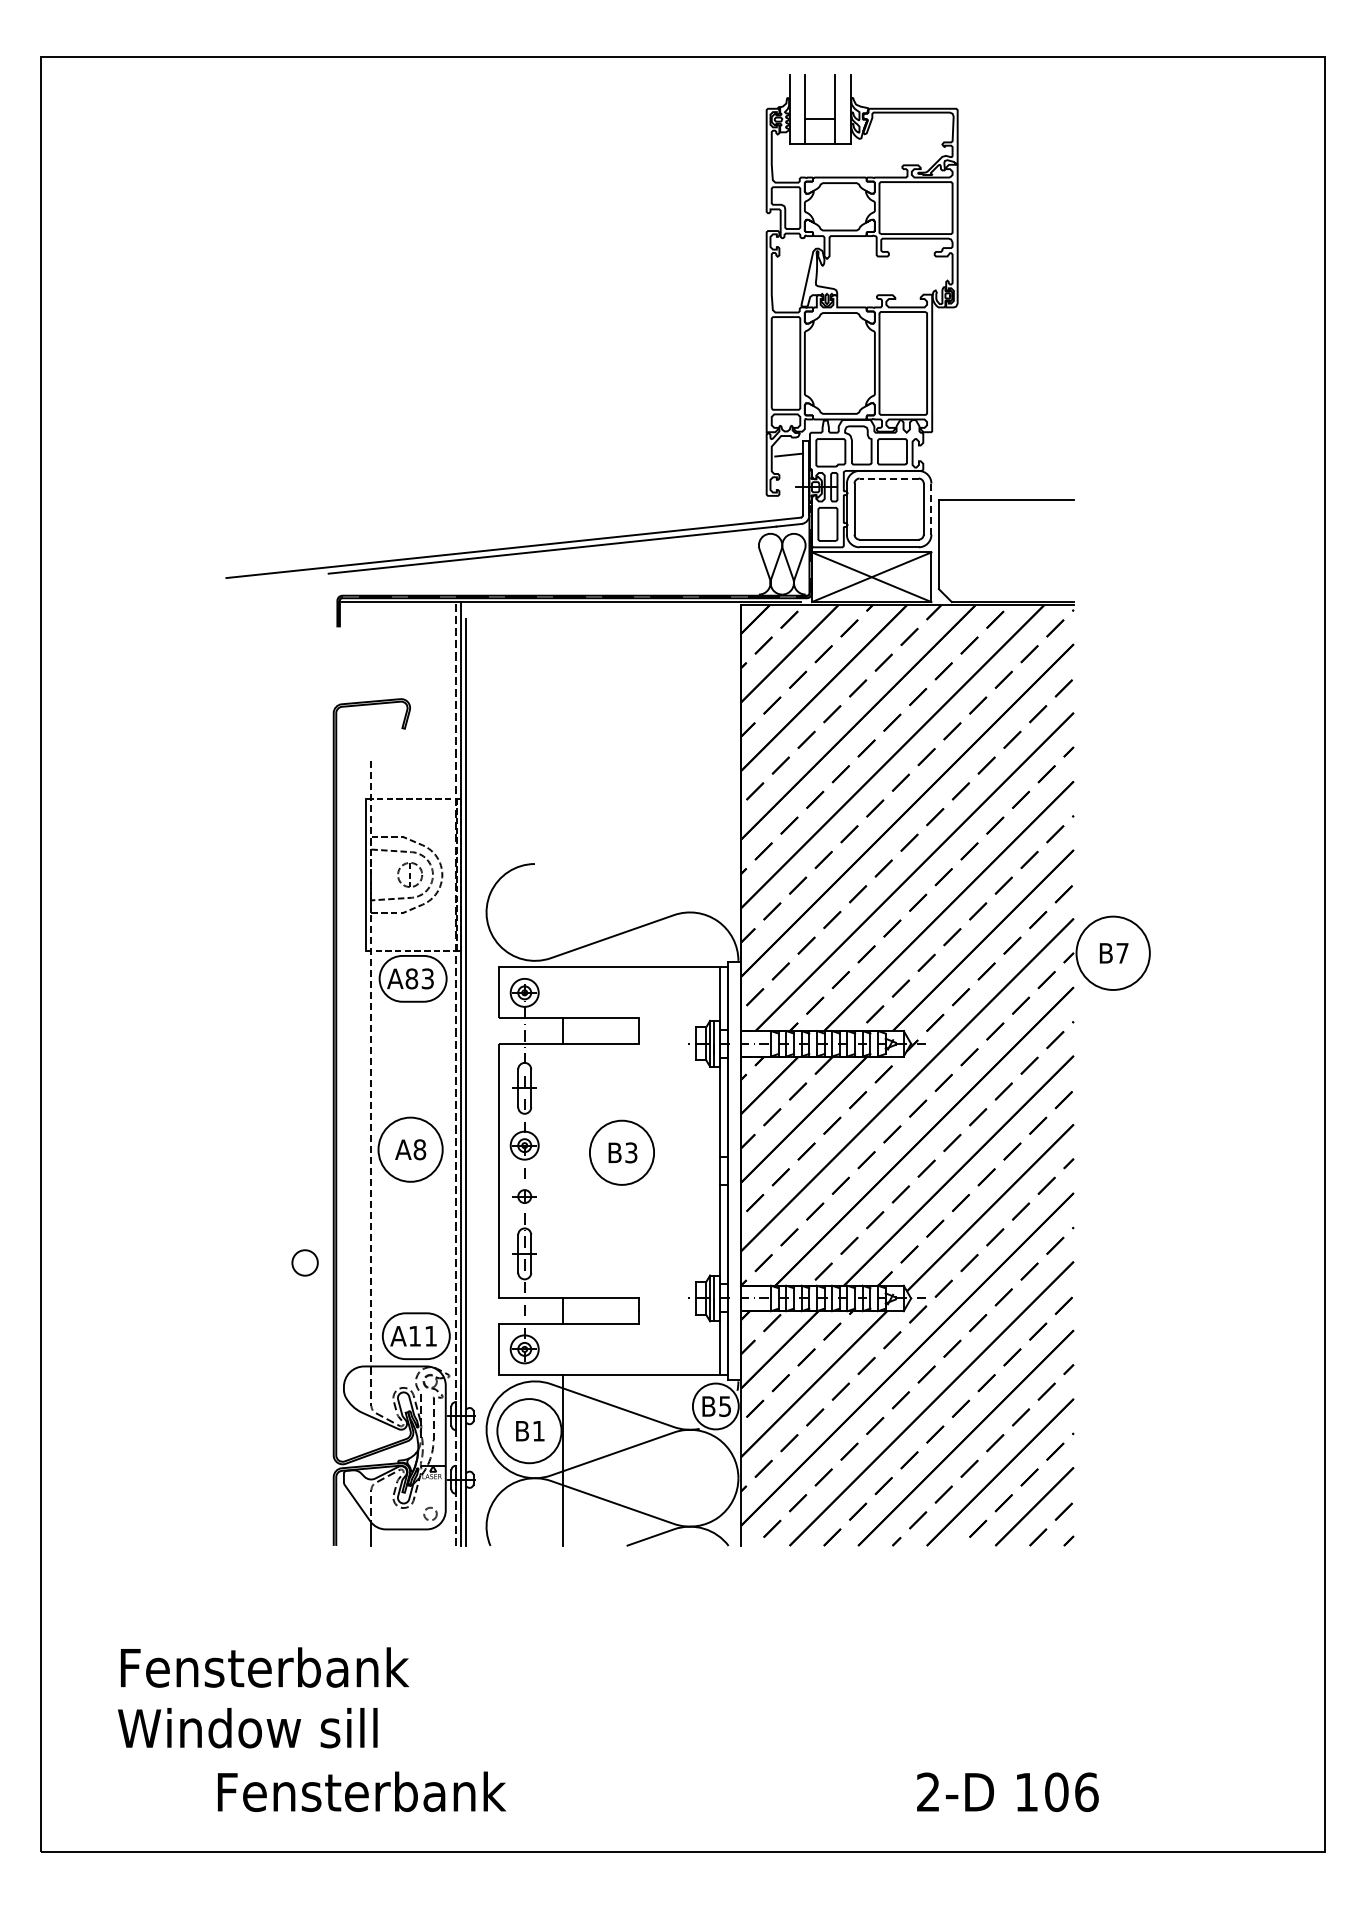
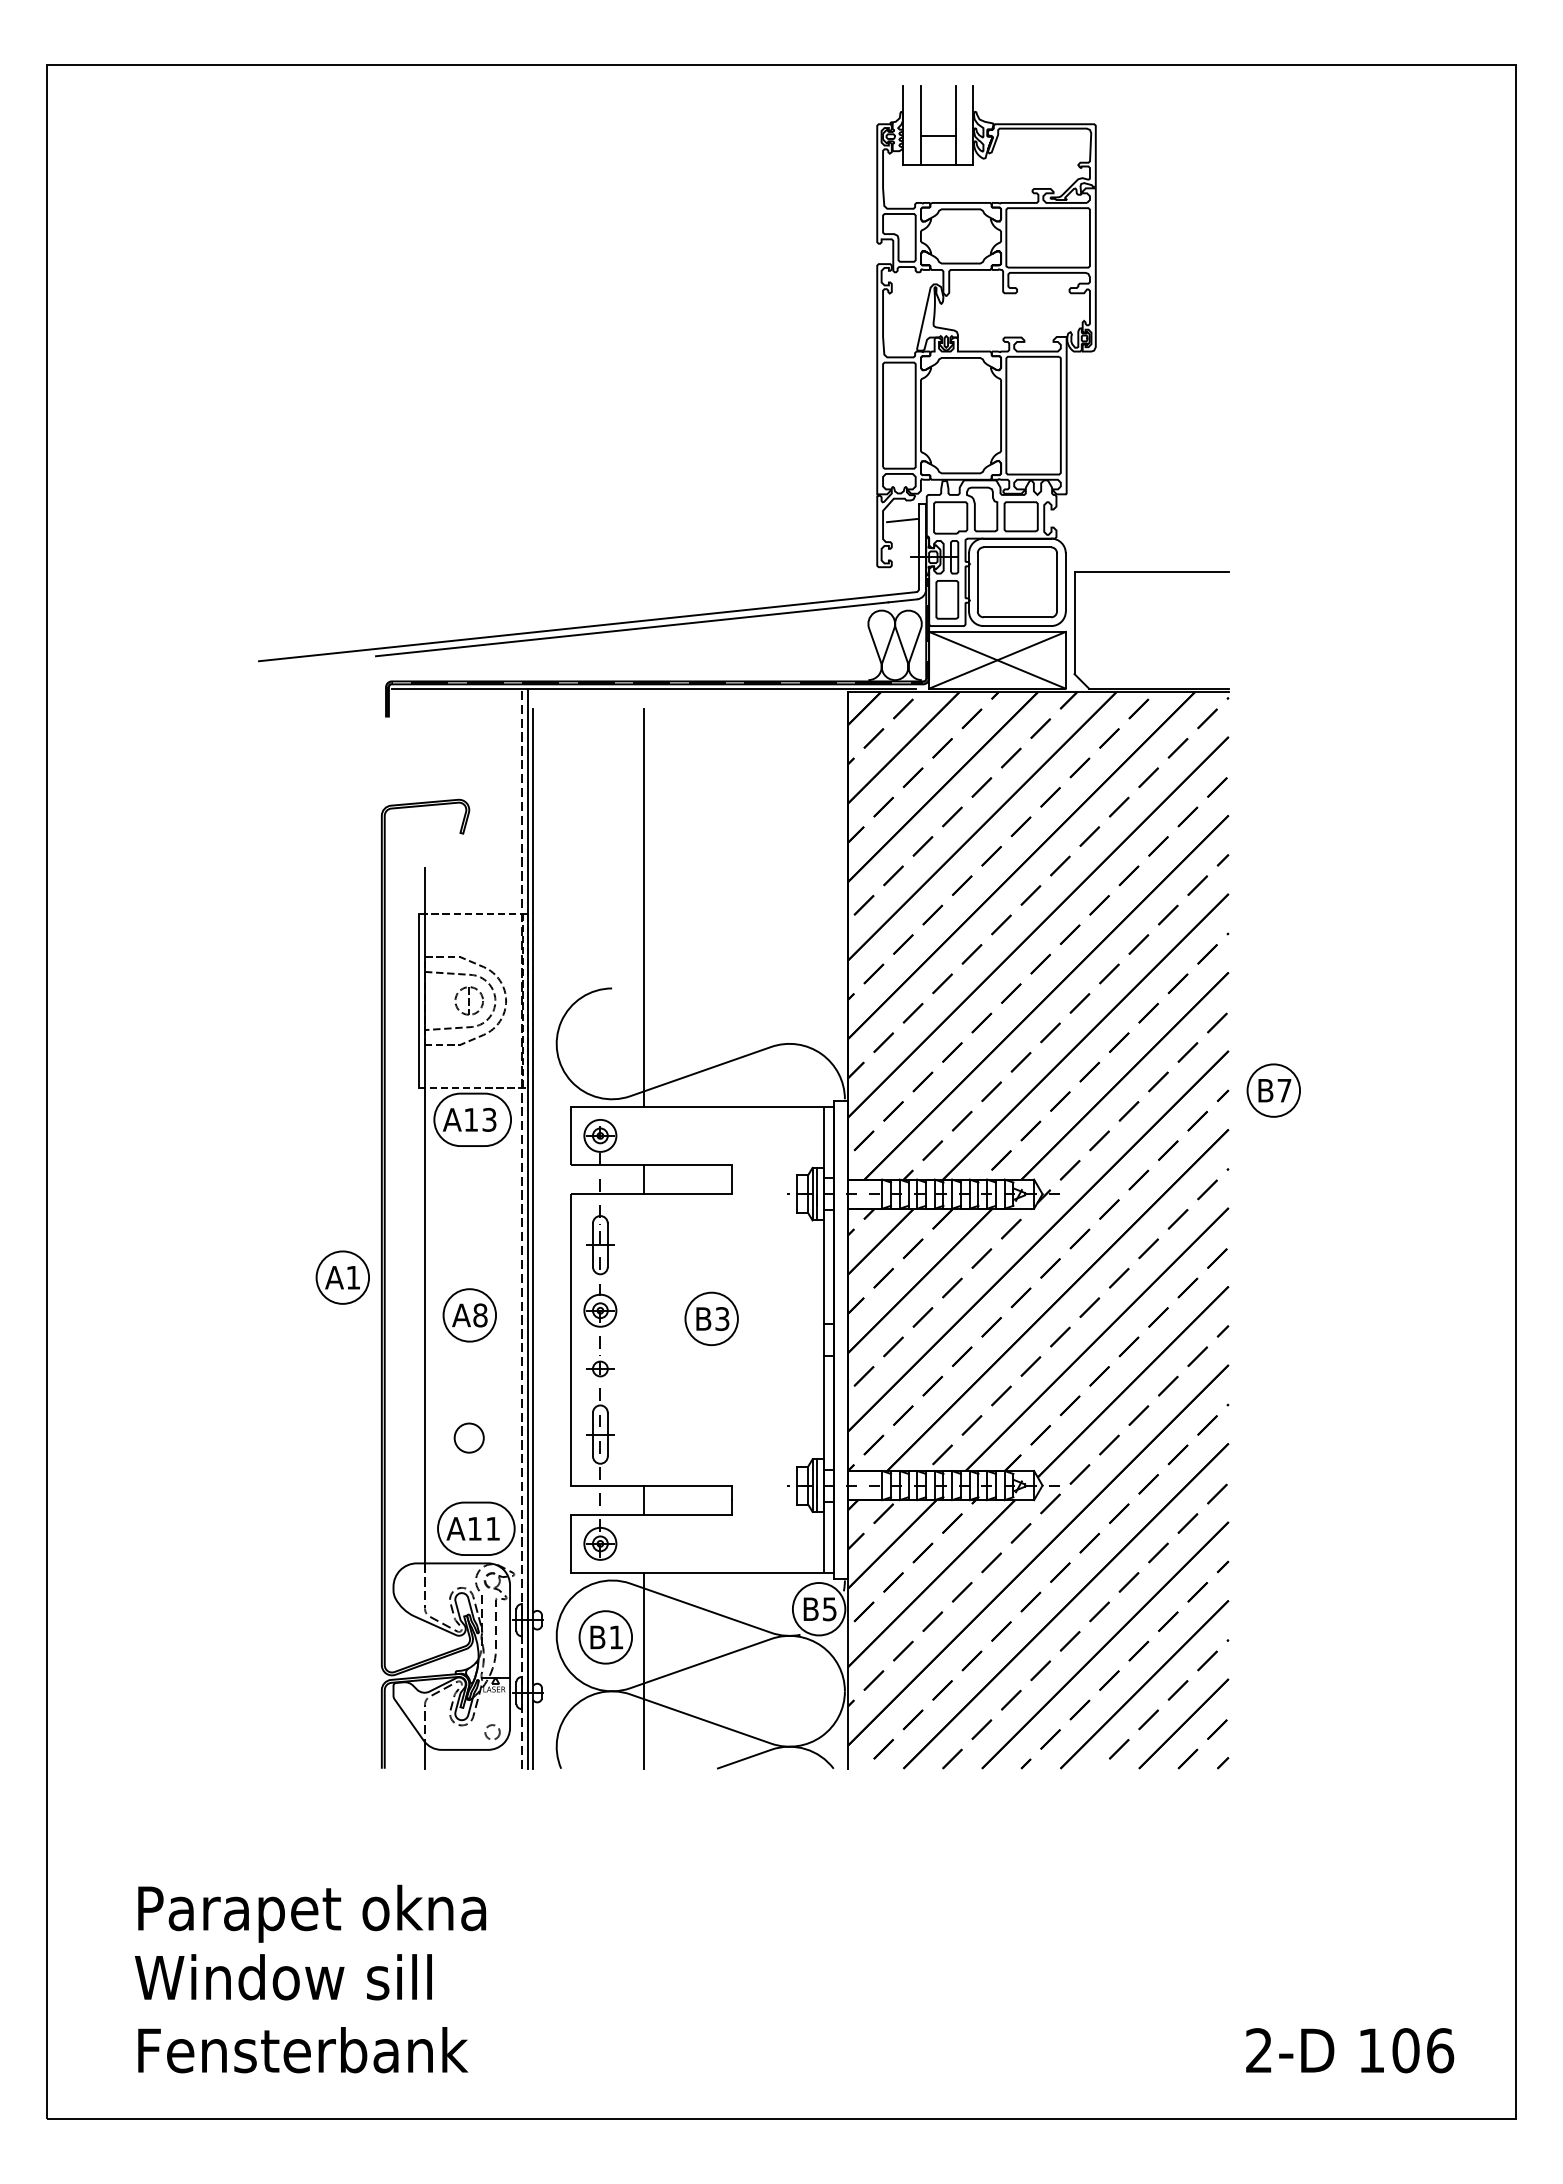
line: (889, 478) -> (1017, 547), dashed -> solid
line: (931, 508) -> (1065, 581), dashed -> solid
line: (562, 793) -> (643, 907), added
circle: (1113, 953) -> (1274, 1090), size x0.62
text: (411, 978) -> (470, 1119), A83 -> A13
line: (371, 1065) -> (425, 1219), dashed -> solid
part: (299, 1116) -> (342, 1277), added
circle: (410, 1149) -> (469, 1315), size x0.71
circle: (621, 1152) -> (711, 1318), size x0.71
circle: (304, 1262) -> (468, 1437), moved
circle: (529, 1431) -> (605, 1637), size x0.71
text: (274, 1672) -> (314, 1913), Fensterbank -> Parapet okna
text: (362, 1791) -> (303, 2049), moved
text: (1007, 1791) -> (1349, 2049), moved

